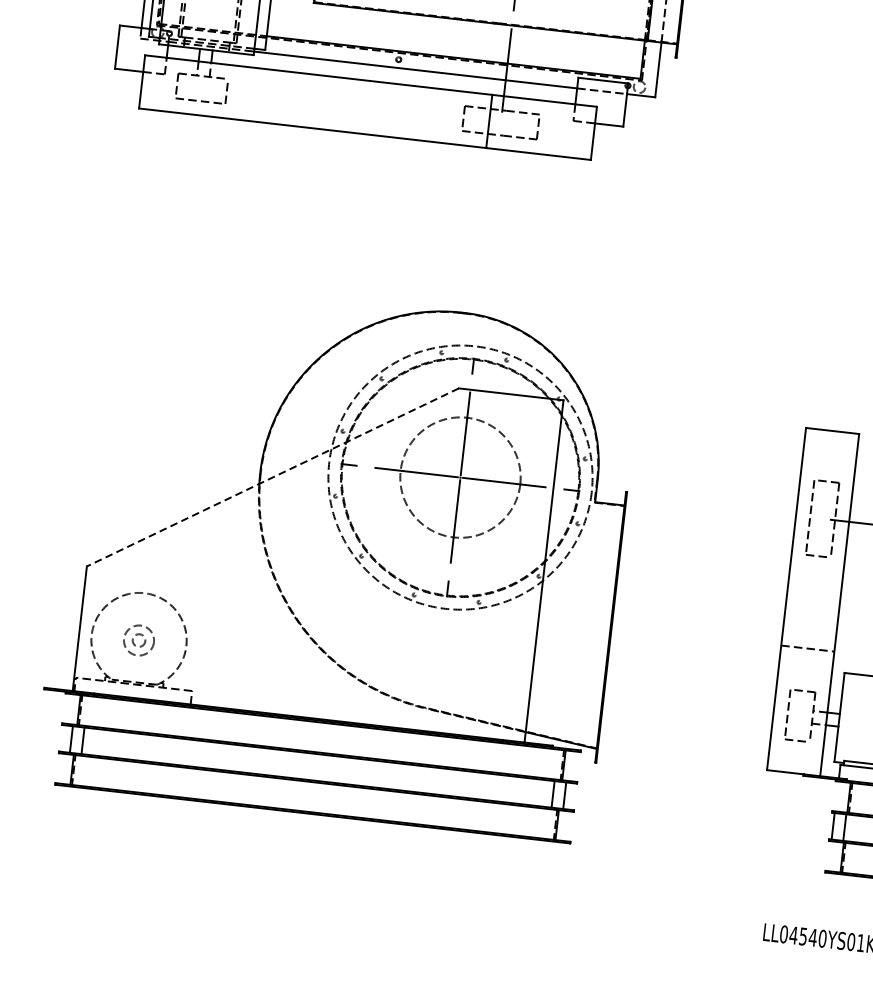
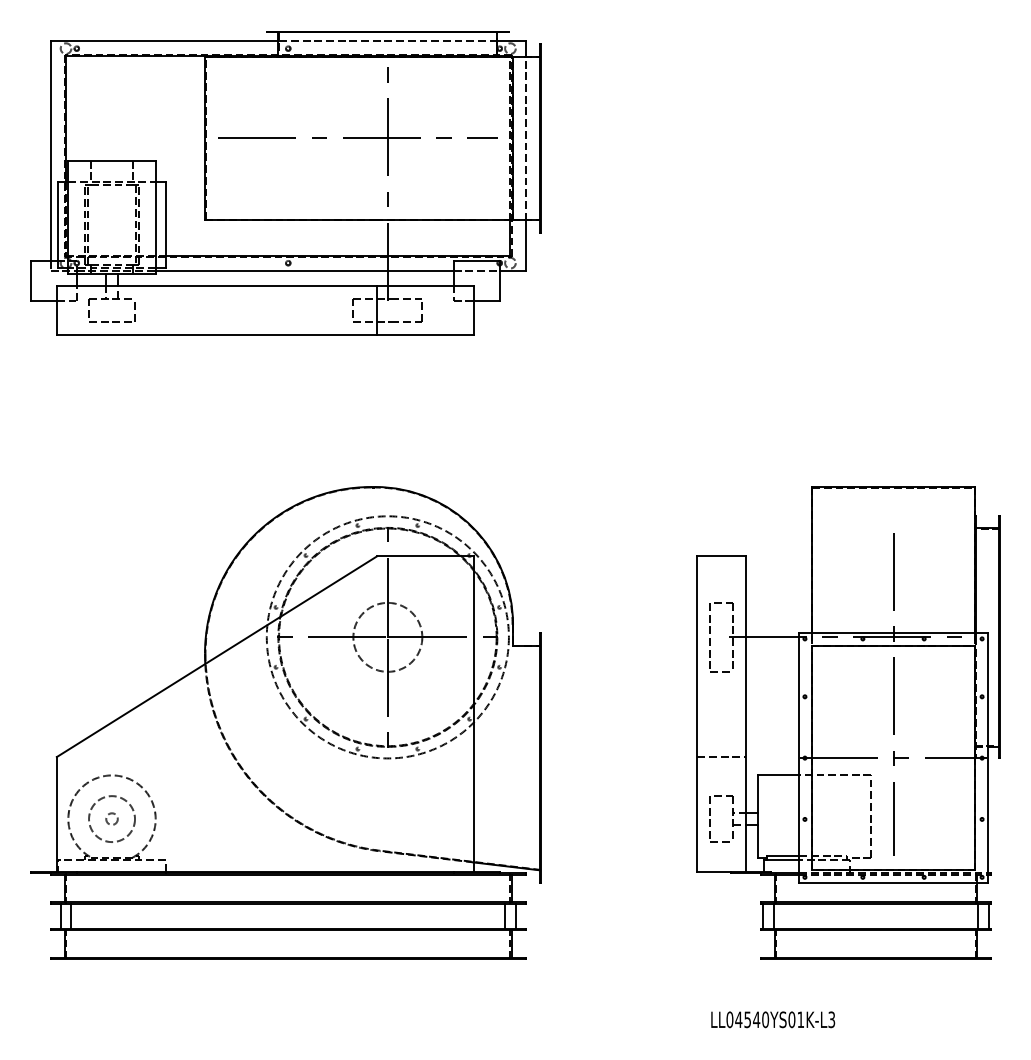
circle: (460, 476) -> (387, 636), size x0.62
line: (273, 477) -> (217, 656), dashed -> solid
circle: (139, 641) -> (112, 819), size x1.67

